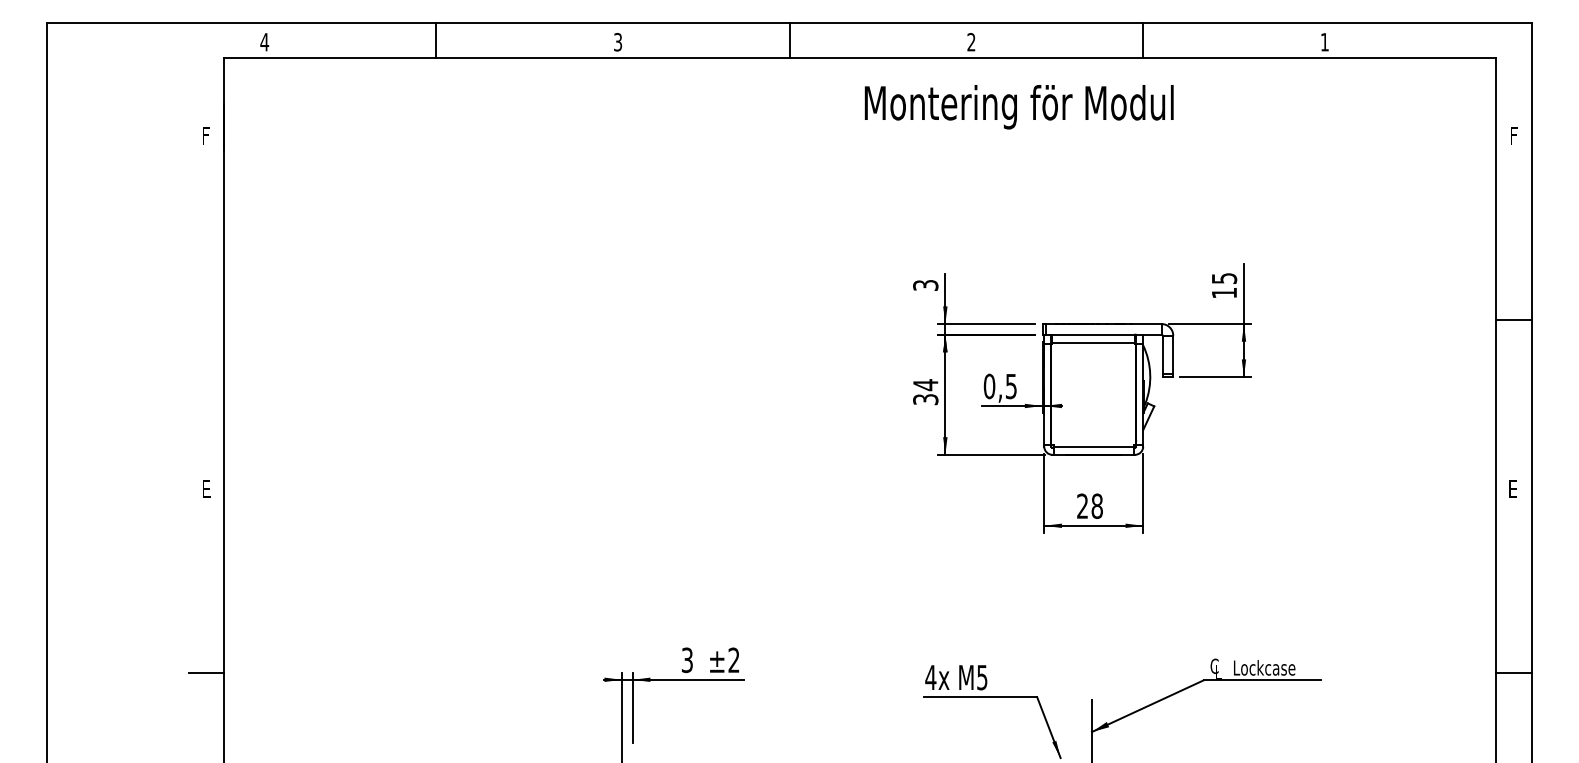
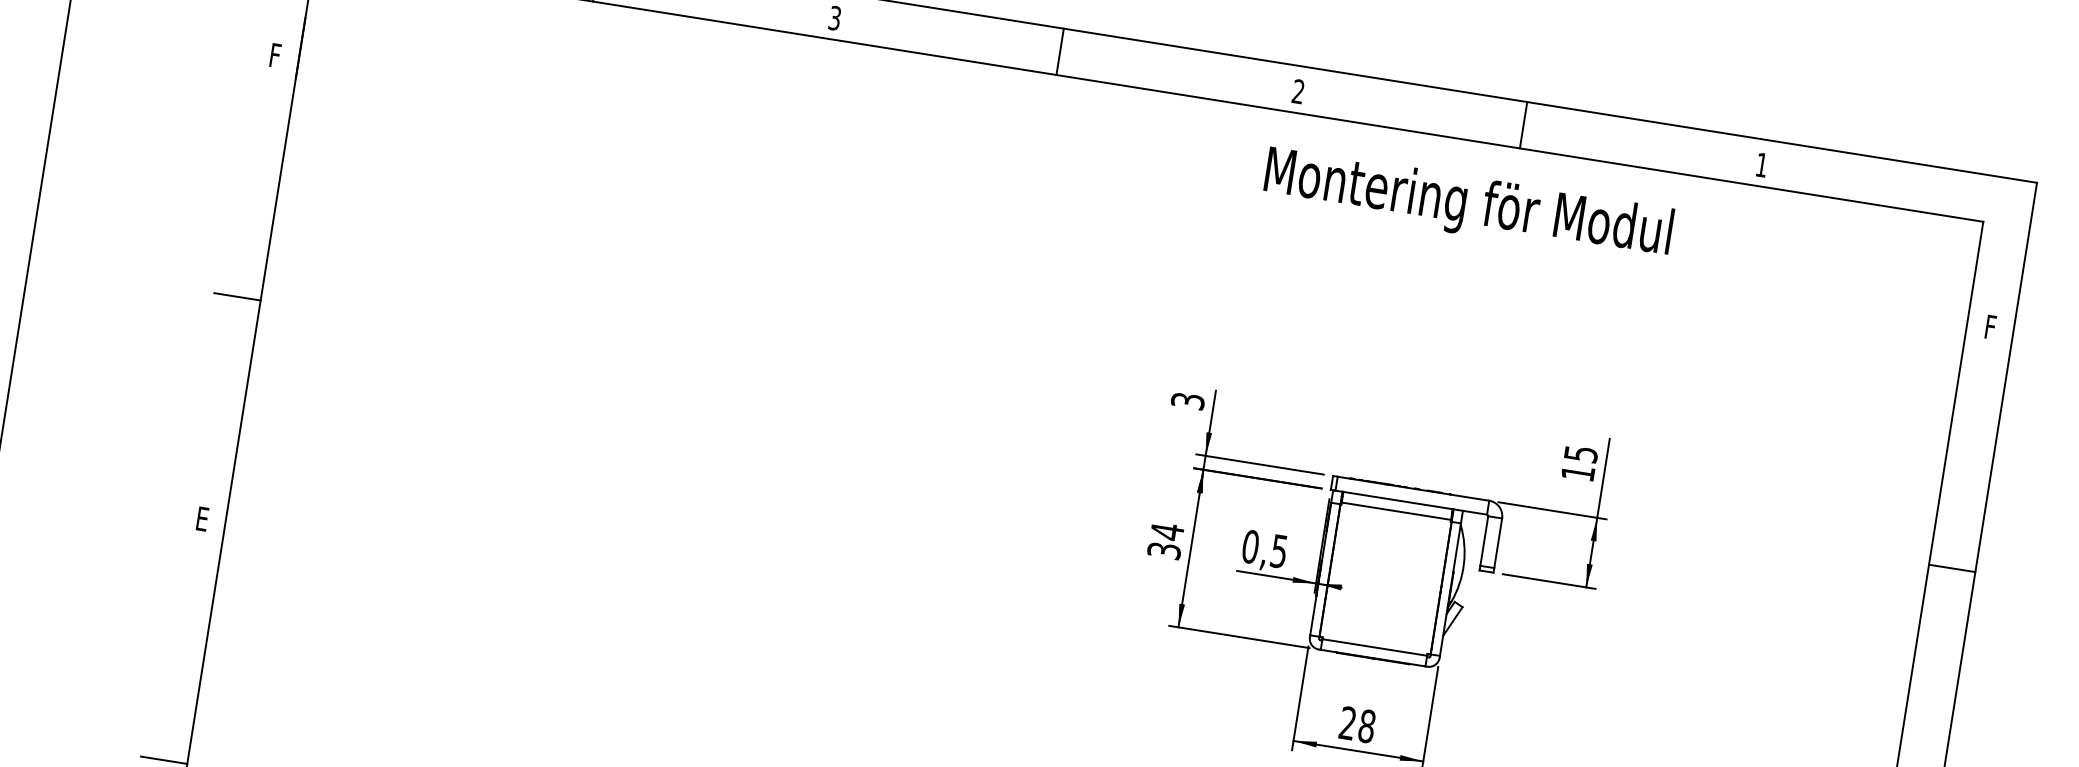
text: (1018, 107) -> (1467, 206), moved
line: (206, 319) -> (237, 296), added

